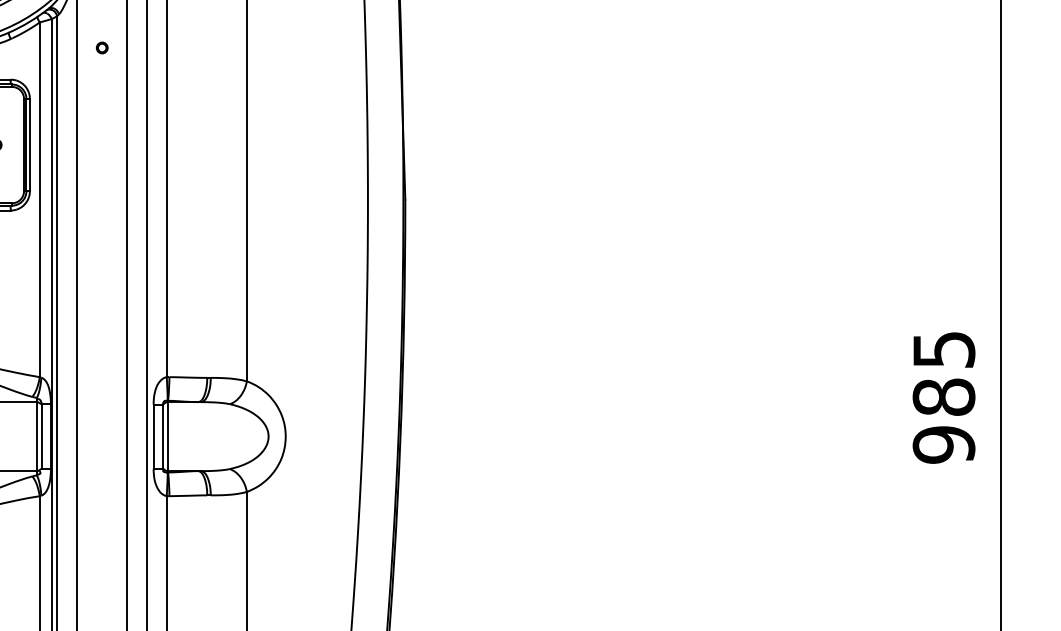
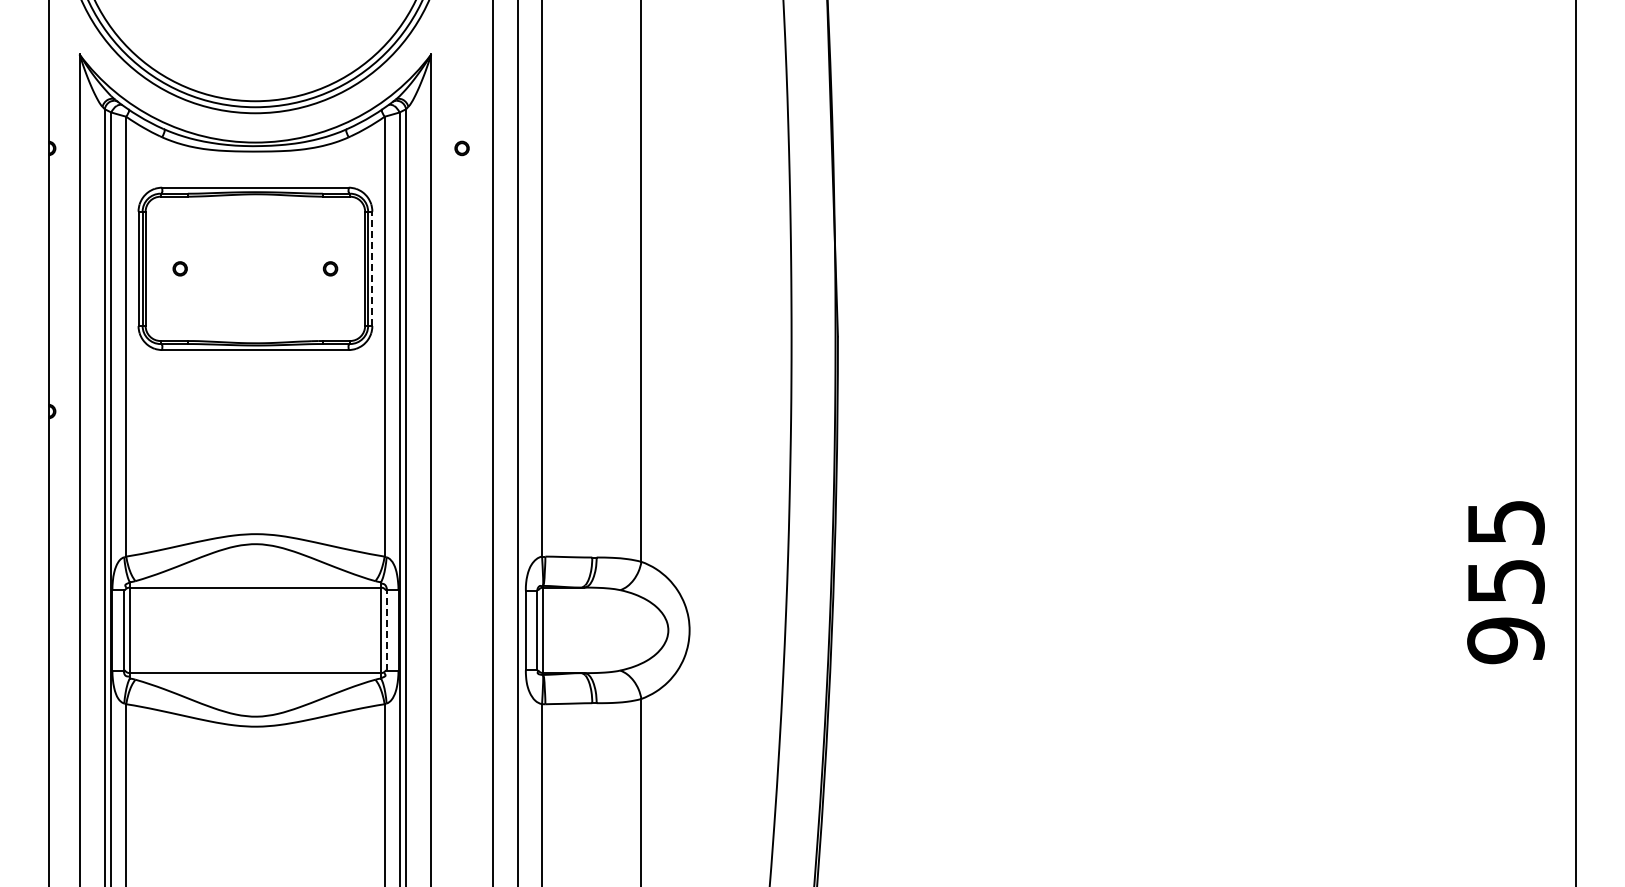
line: (30, 144) -> (372, 268), solid -> dashed
text: (943, 397) -> (1505, 581), 985 -> 955
line: (41, 435) -> (386, 629), solid -> dashed

